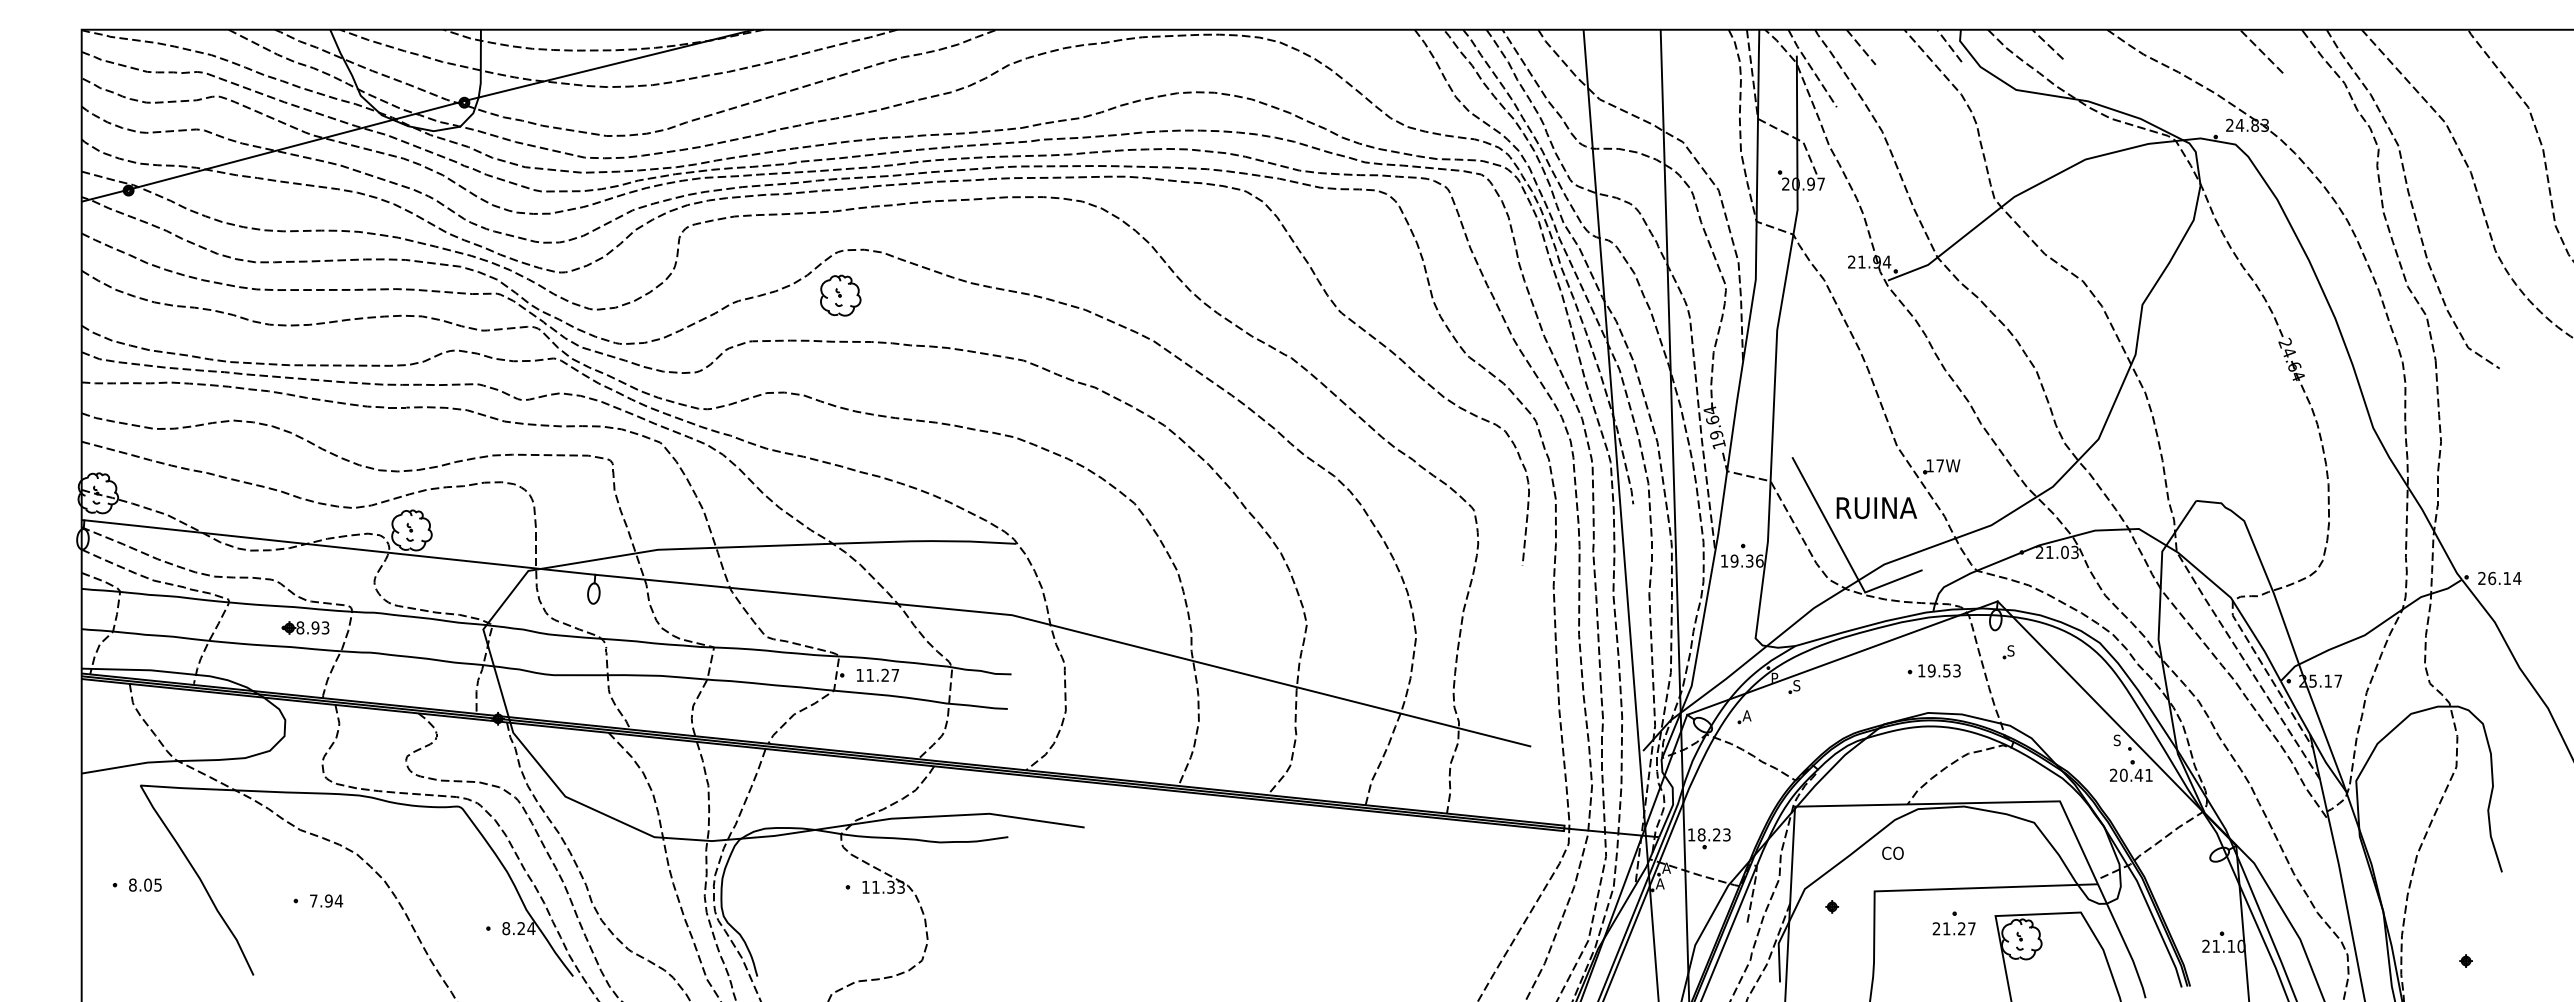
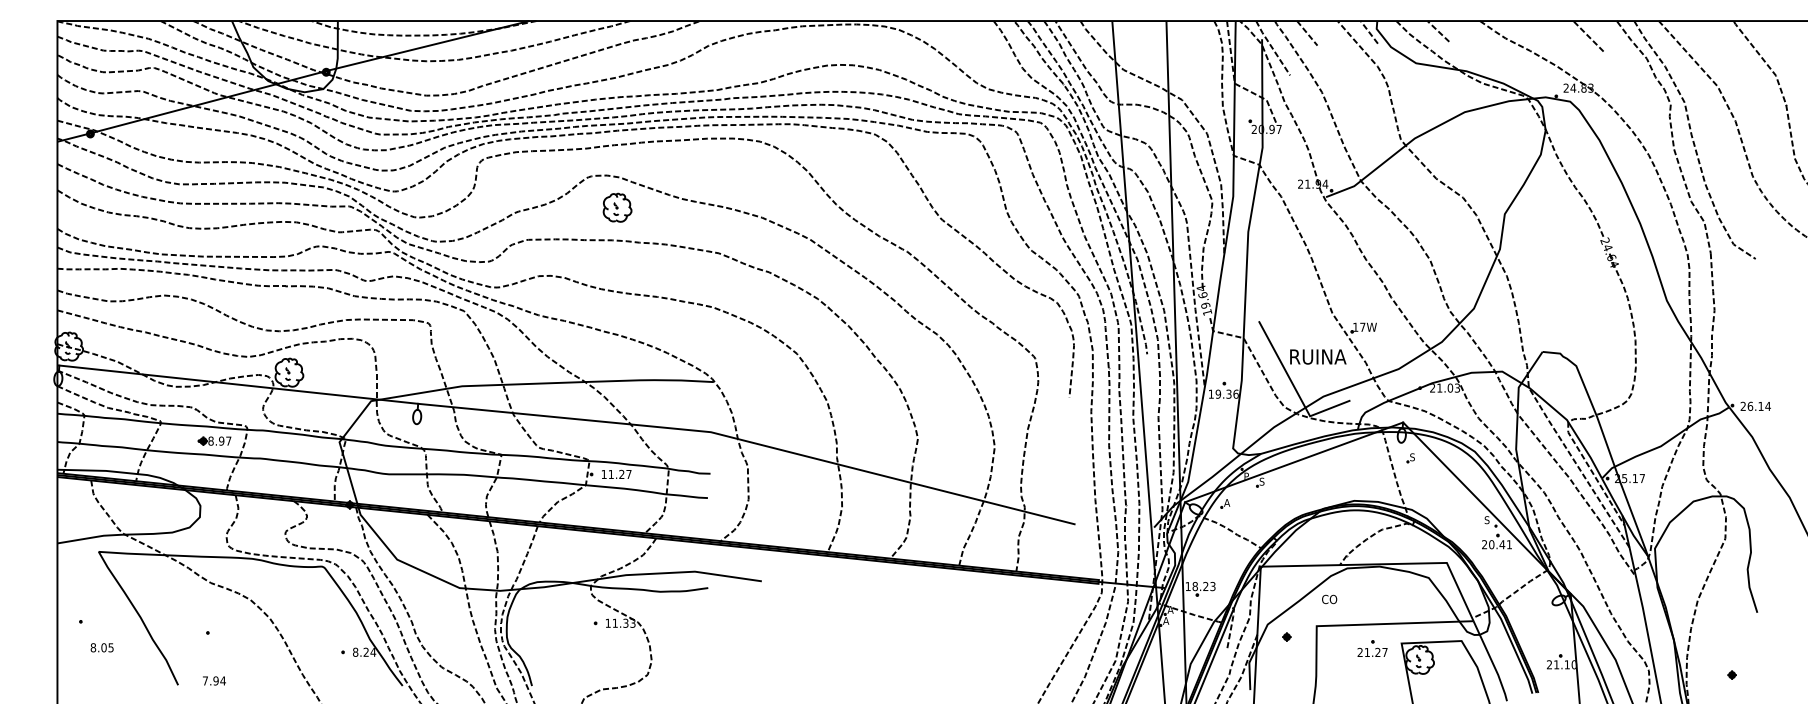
part: (840, 295) -> (617, 207), moved
text: (325, 627) -> (228, 440), 8.93 -> 8.97
part: (1934, 669) -> (1358, 470), removed
text: (144, 884) -> (101, 647), moved
text: (326, 900) -> (214, 680), moved

